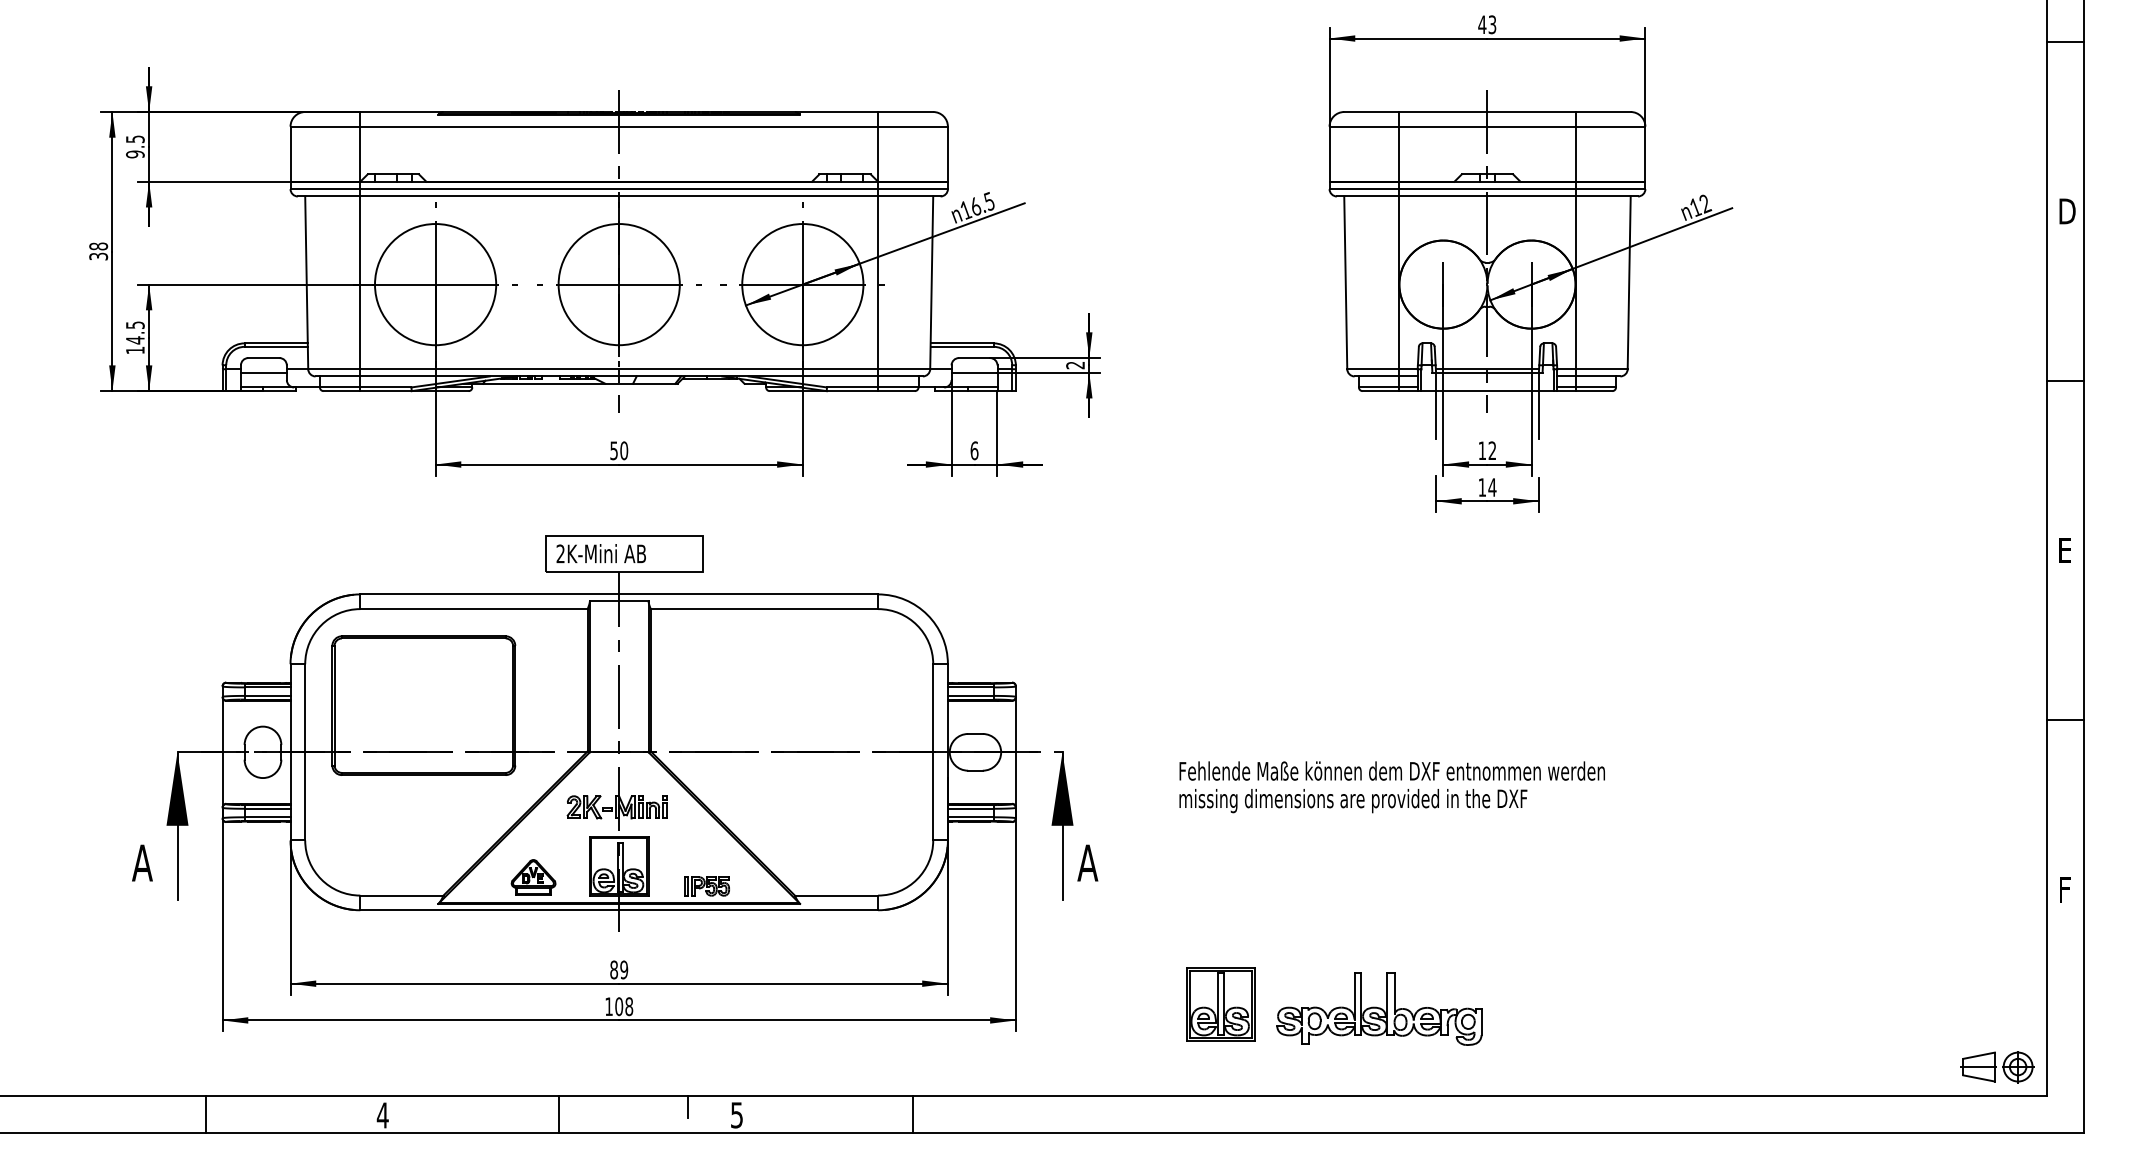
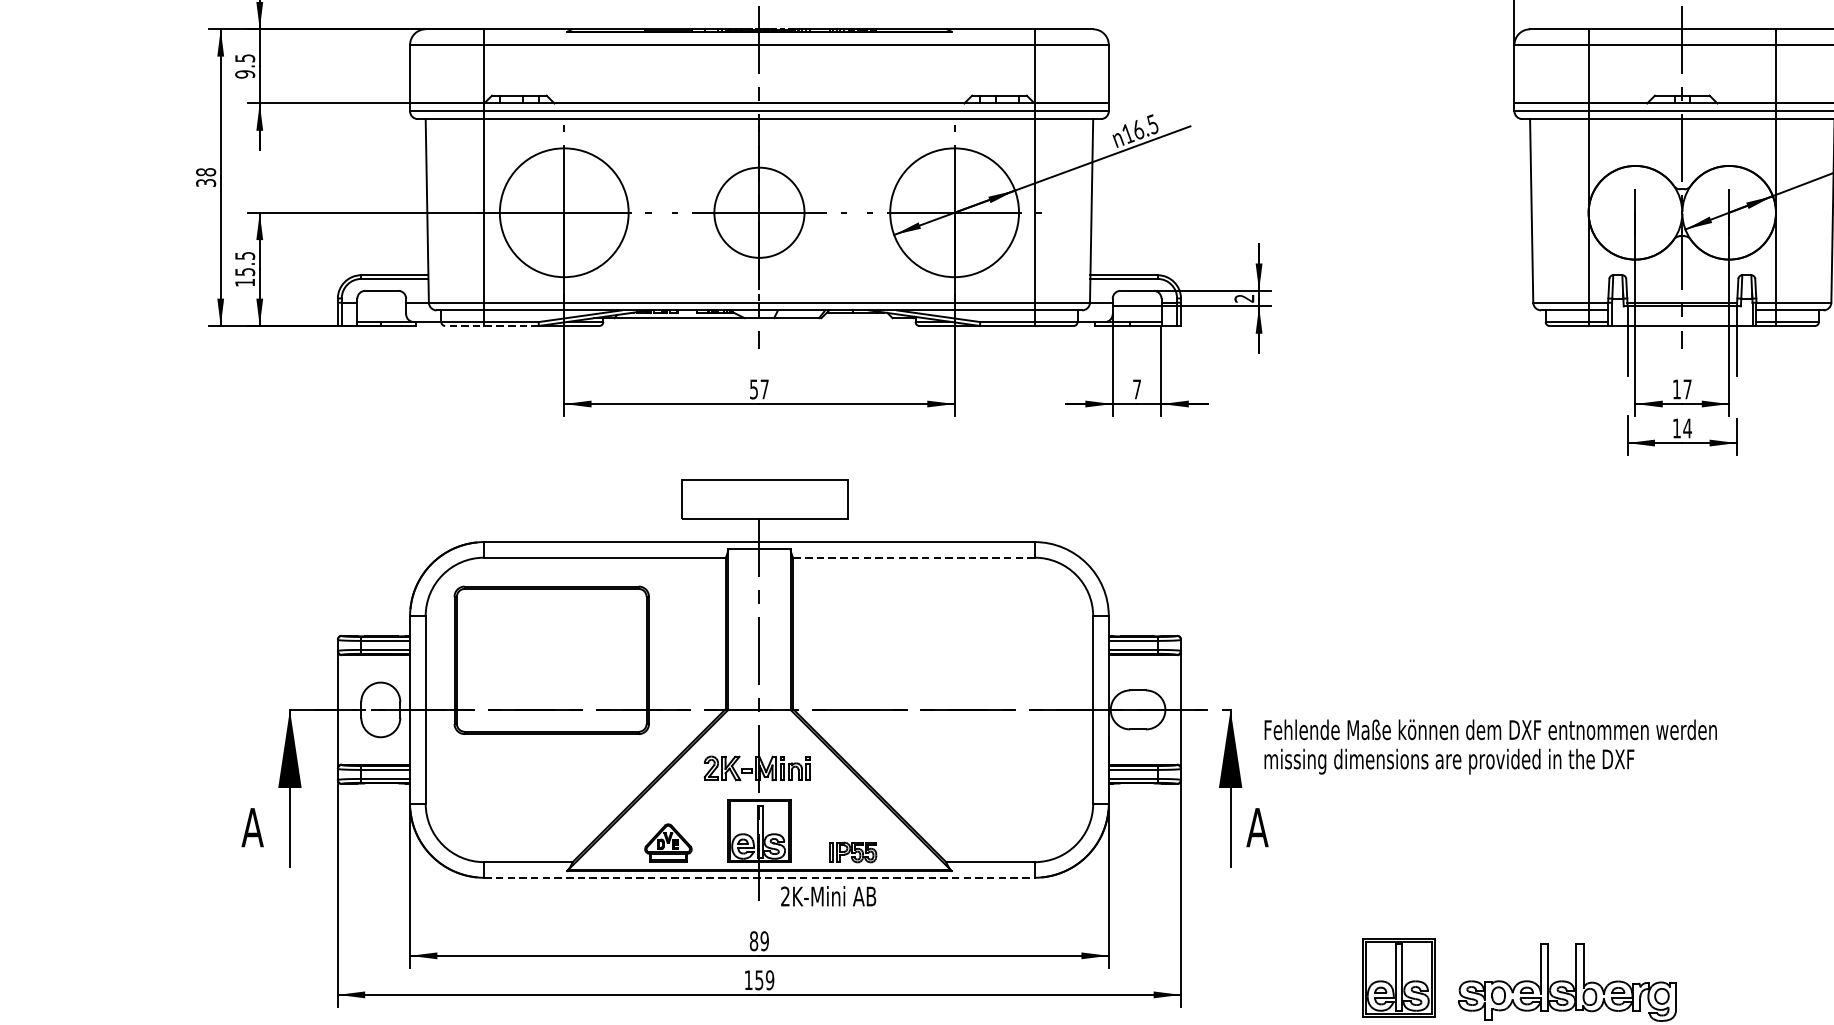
circle: (618, 284) -> (758, 212), size x0.7
text: (135, 340) -> (245, 272), 14.5 -> 15.5
line: (263, 372) -> (381, 306), removed
line: (367, 391) -> (491, 326), solid -> dashed
text: (624, 450) -> (765, 389), 50 -> 57
text: (974, 450) -> (1137, 389), 6 -> 7
text: (1492, 450) -> (1687, 389), 12 -> 17
text: (600, 553) -> (827, 896), moved
line: (764, 609) -> (913, 558), solid -> dashed
text: (1391, 787) -> (1489, 747), moved
line: (619, 910) -> (759, 878), solid -> dashed
text: (624, 1006) -> (765, 980), 108 -> 159

